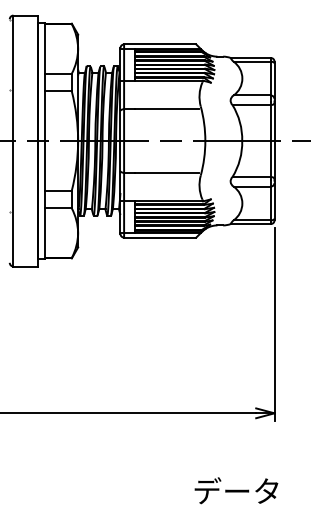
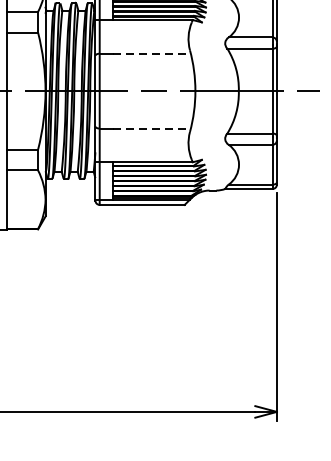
line: (167, 109) -> (150, 53), solid -> dashed
line: (167, 172) -> (150, 128), solid -> dashed

